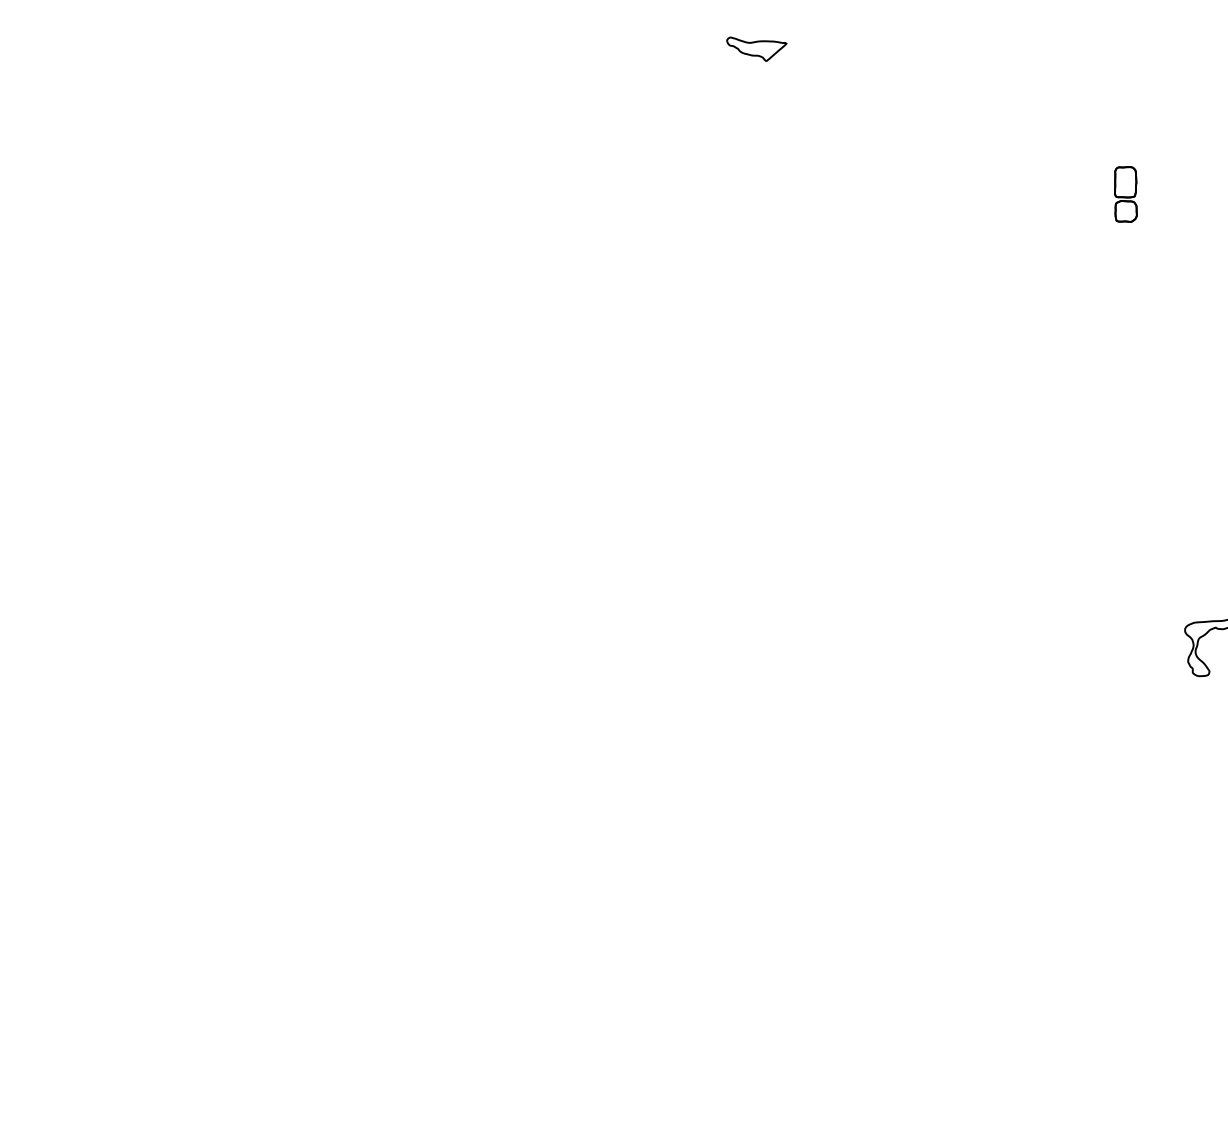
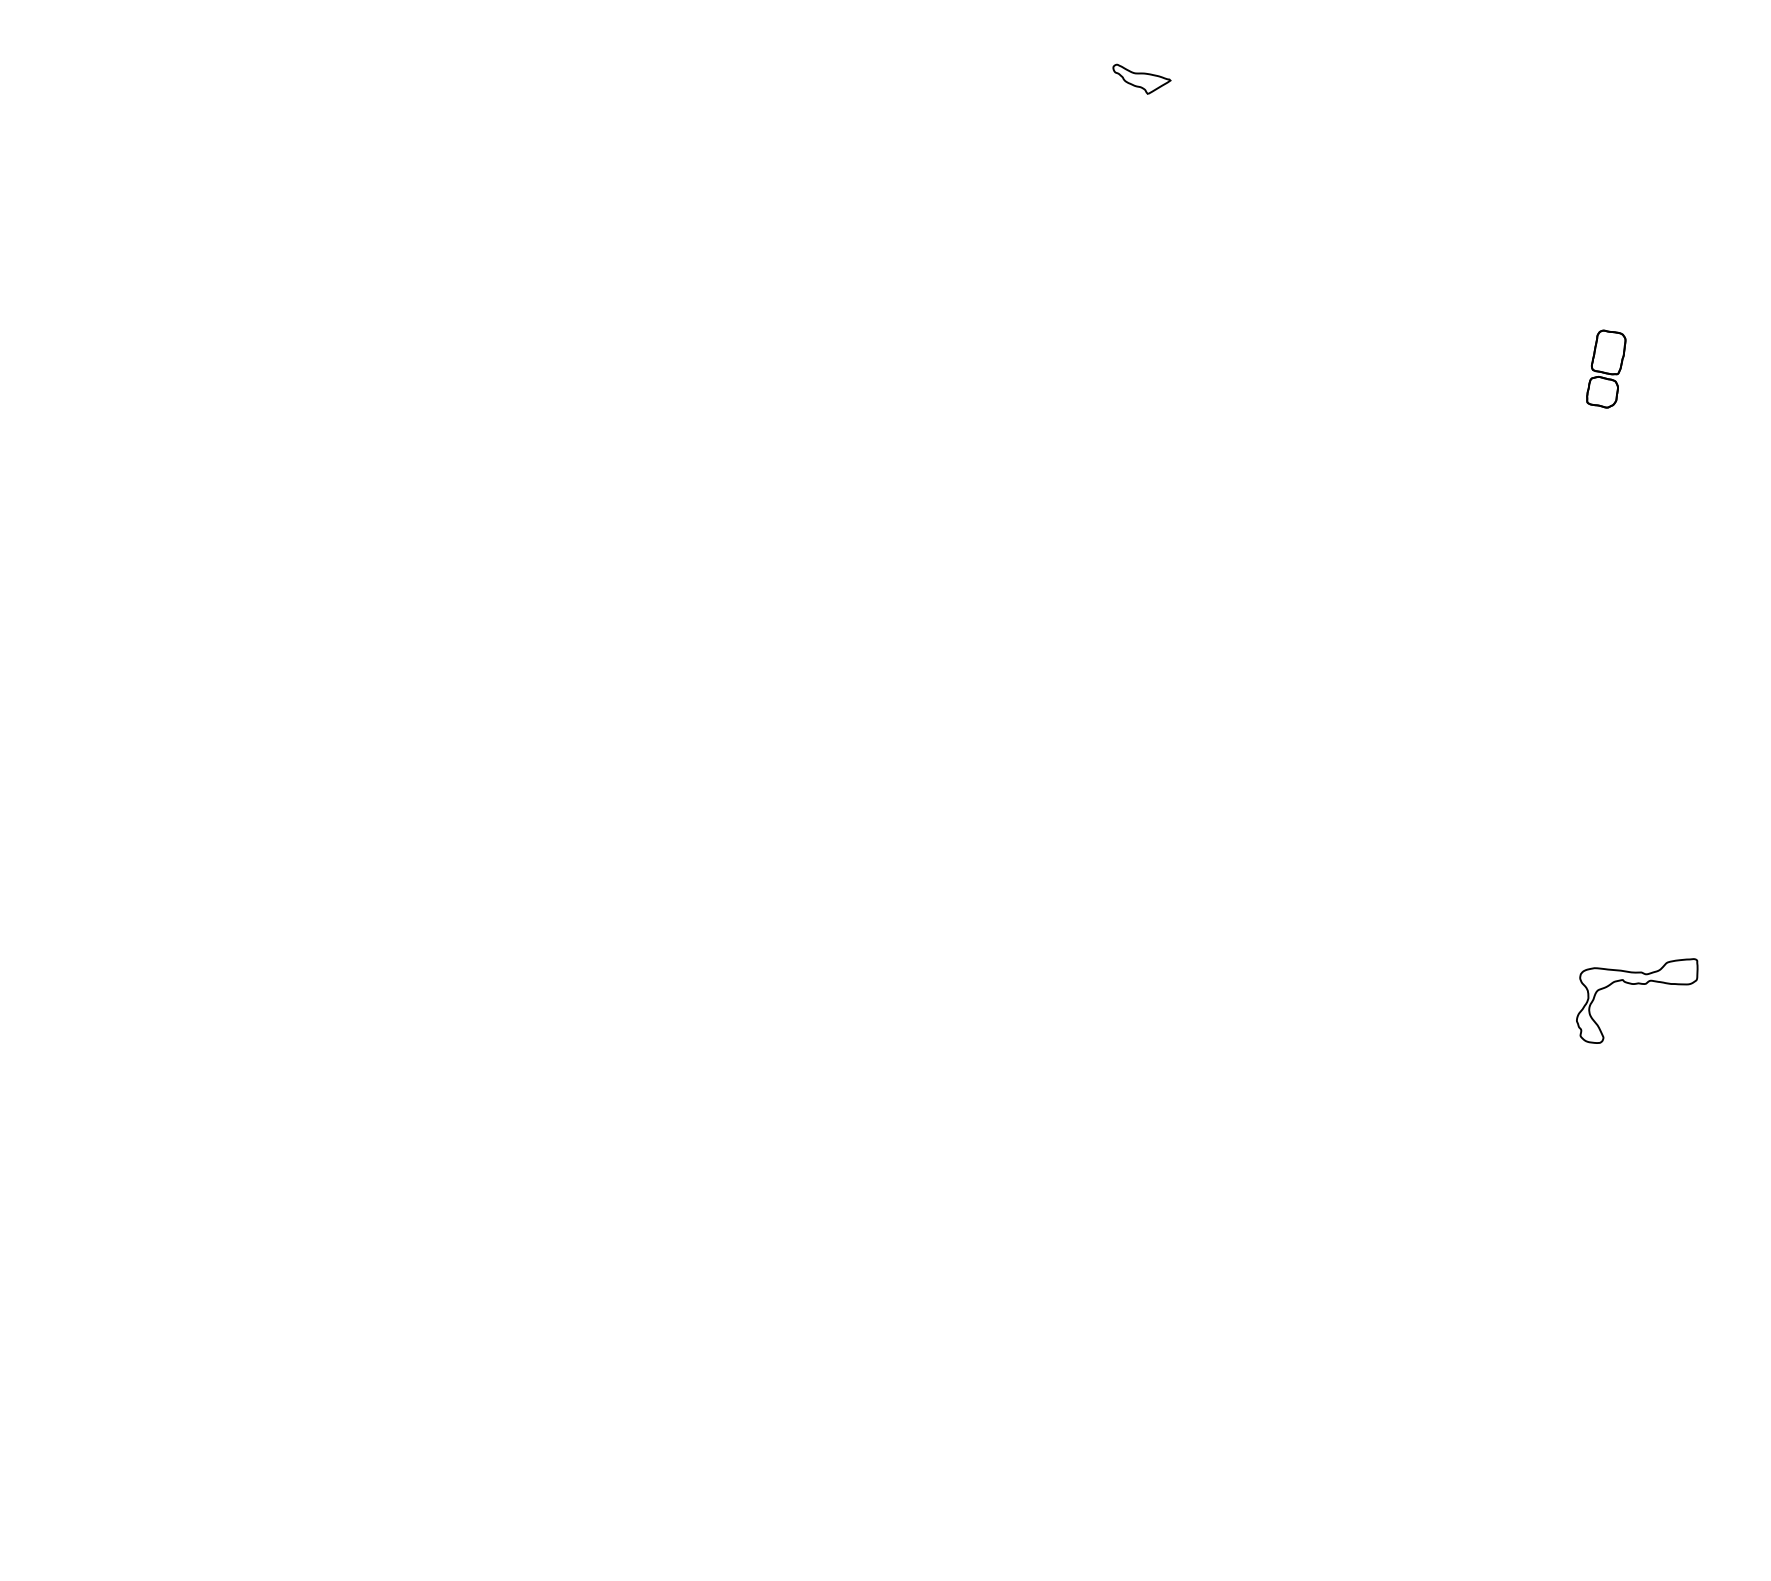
part: (757, 47) -> (1141, 78), size x0.71

